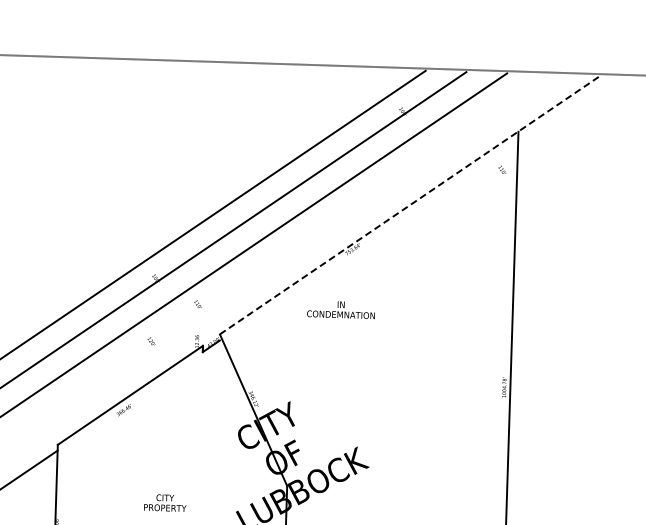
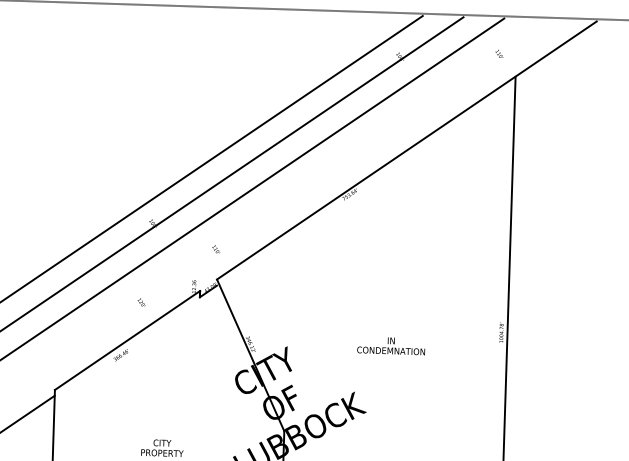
text: (502, 169) -> (499, 53), moved
line: (409, 205) -> (406, 150), dashed -> solid
text: (197, 303) -> (215, 248), moved
text: (340, 310) -> (390, 346), moved
text: (151, 341) -> (141, 302), moved

